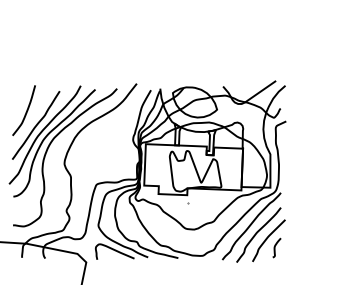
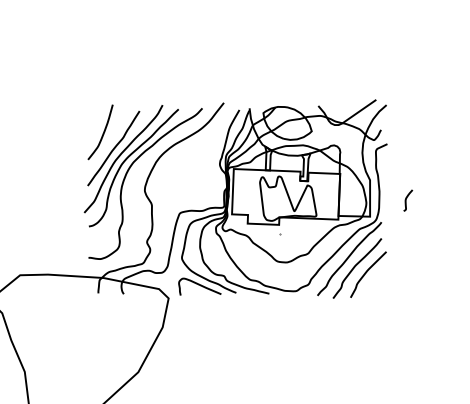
curve: (275, 247) -> (406, 200), moved

